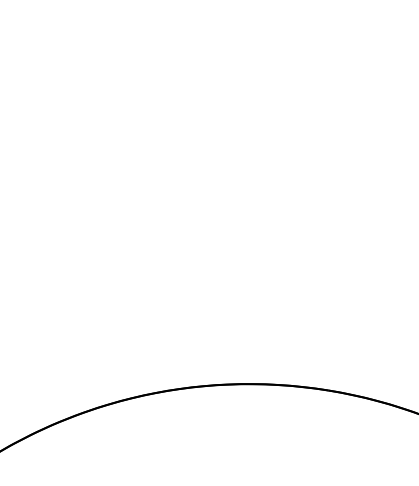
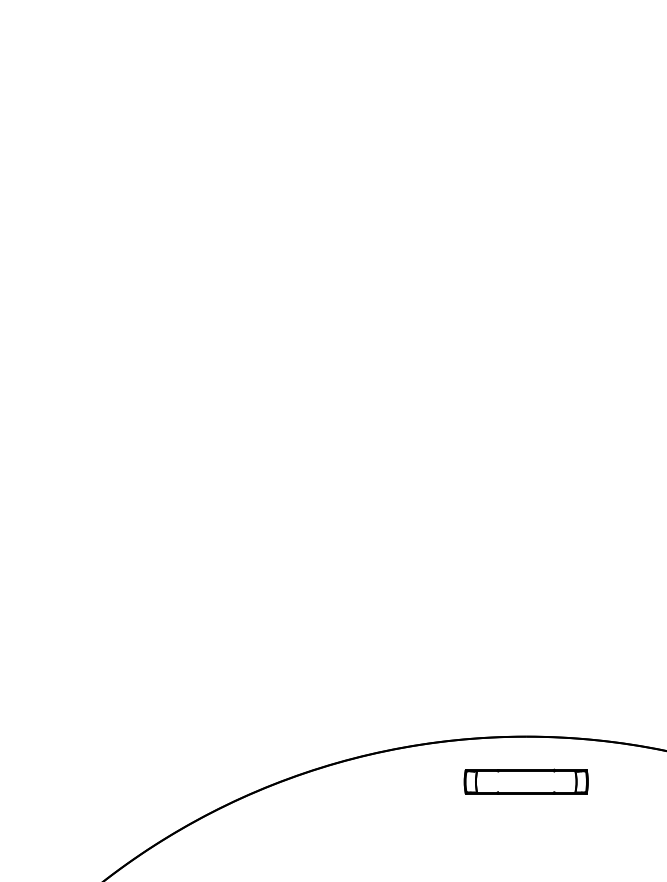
part: (322, 422) -> (525, 781), added

